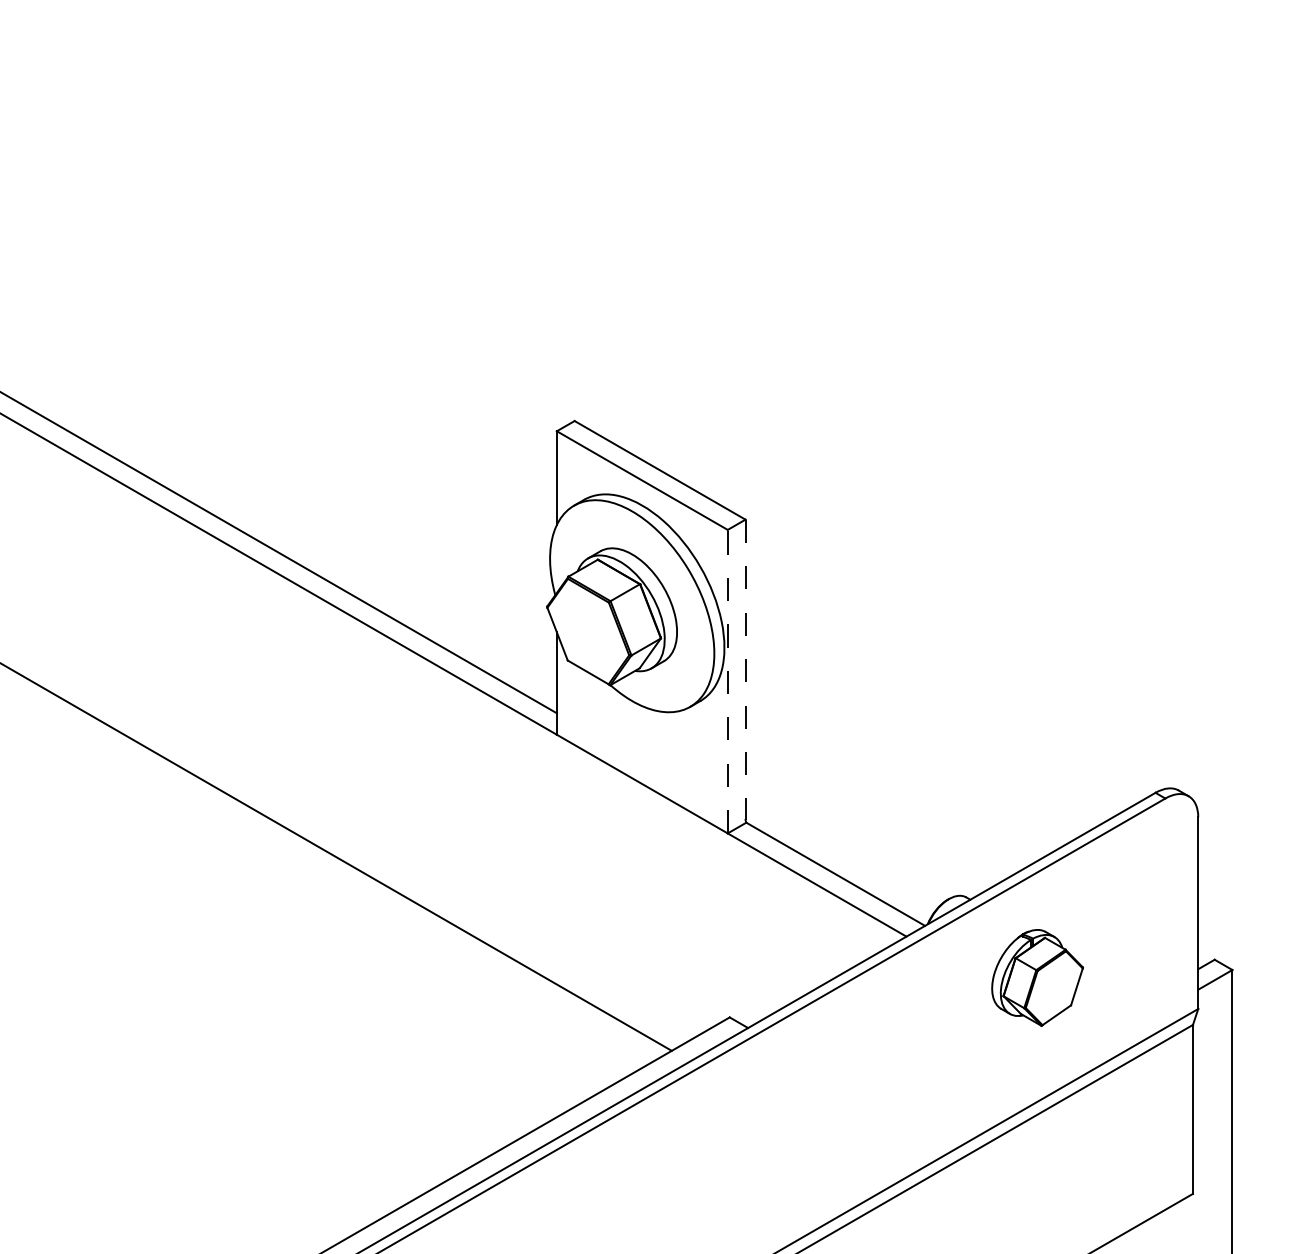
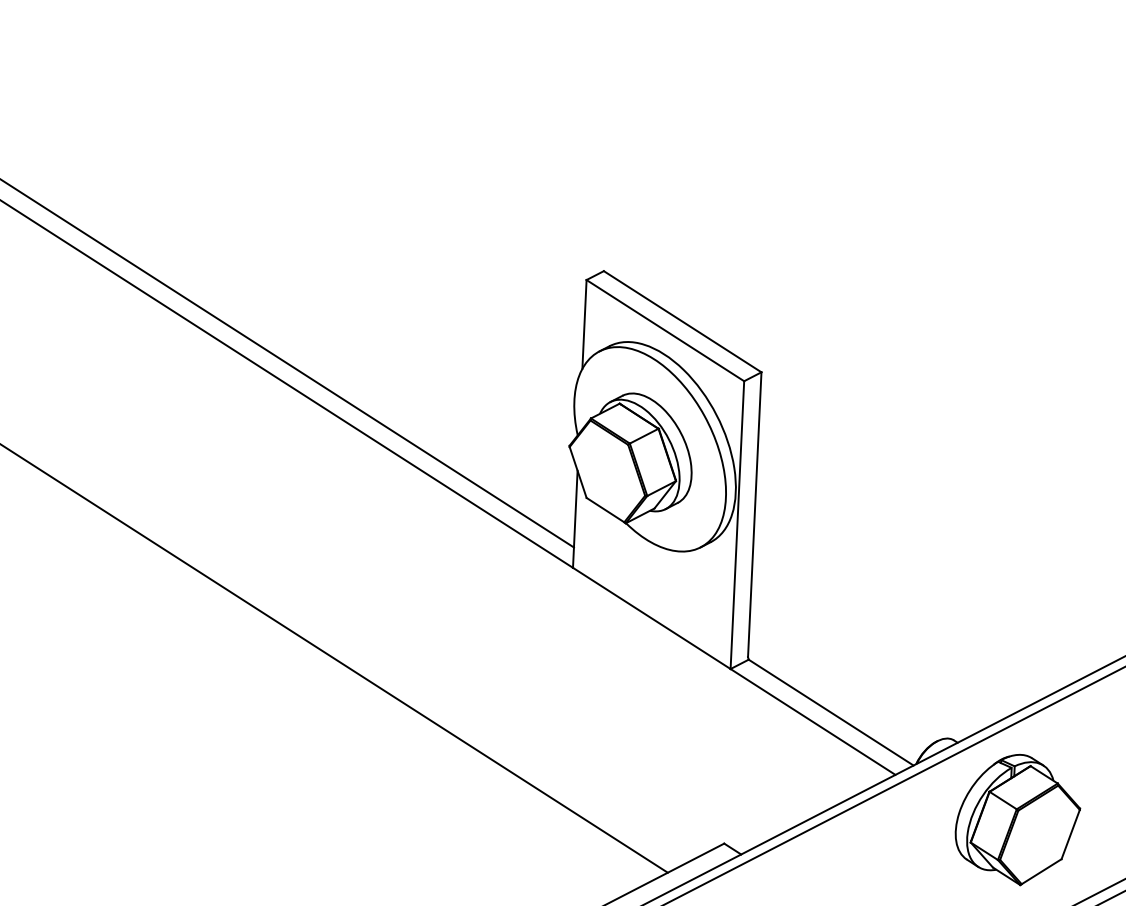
line: (745, 670) -> (754, 515), dashed -> solid
line: (727, 681) -> (737, 524), dashed -> solid
part: (1037, 977) -> (1017, 819), size x1.43

